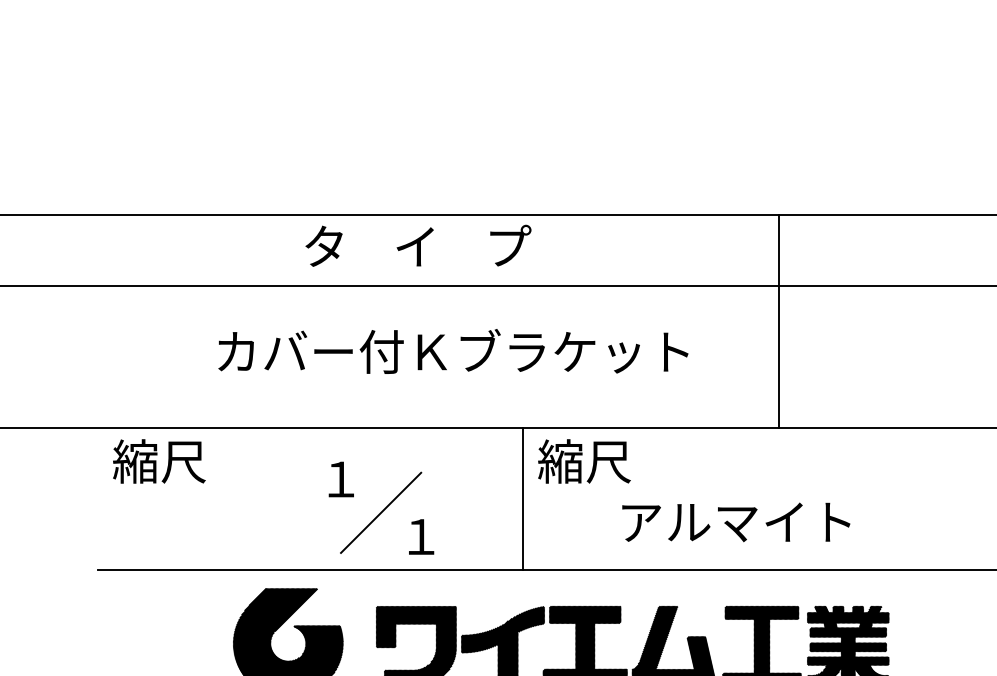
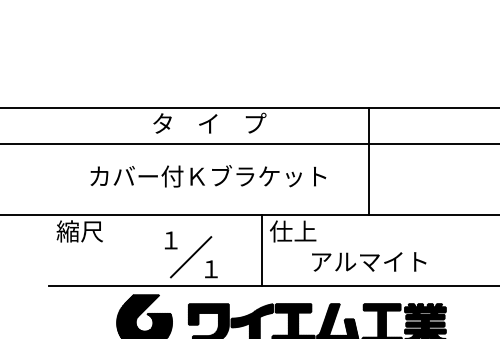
line: (778, 320) -> (368, 160), moved
text: (453, 351) -> (208, 176), moved
text: (583, 461) -> (292, 231), 縮尺 -> 仕上

